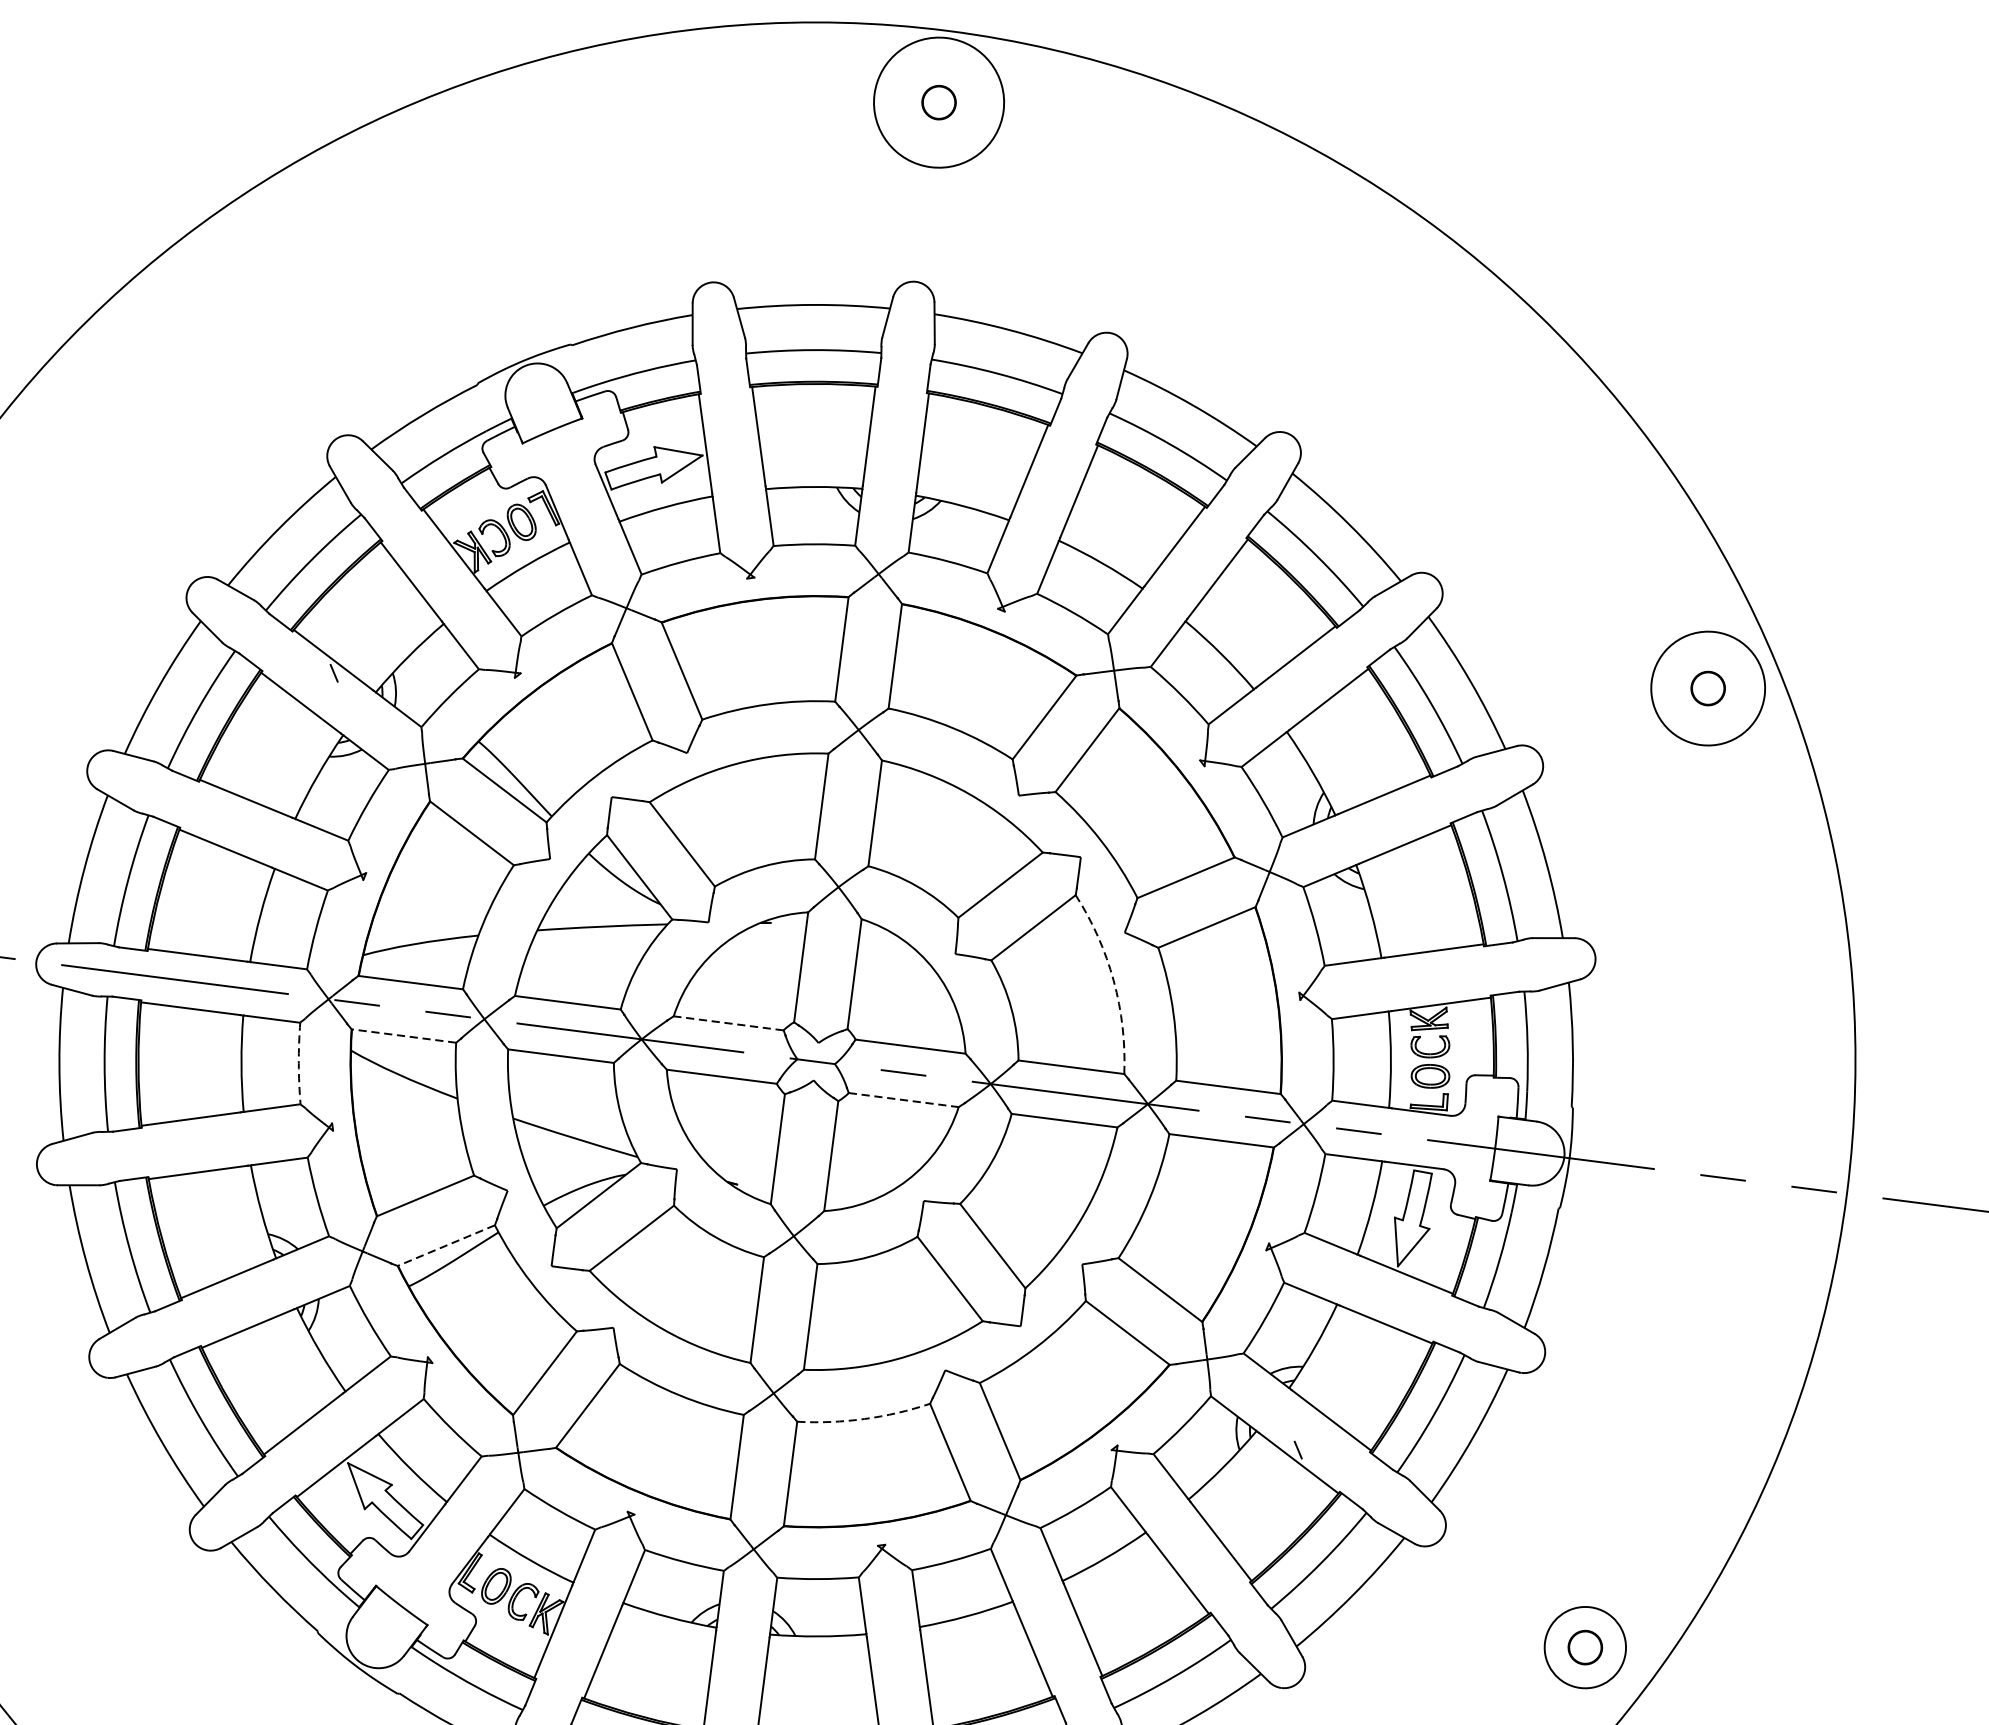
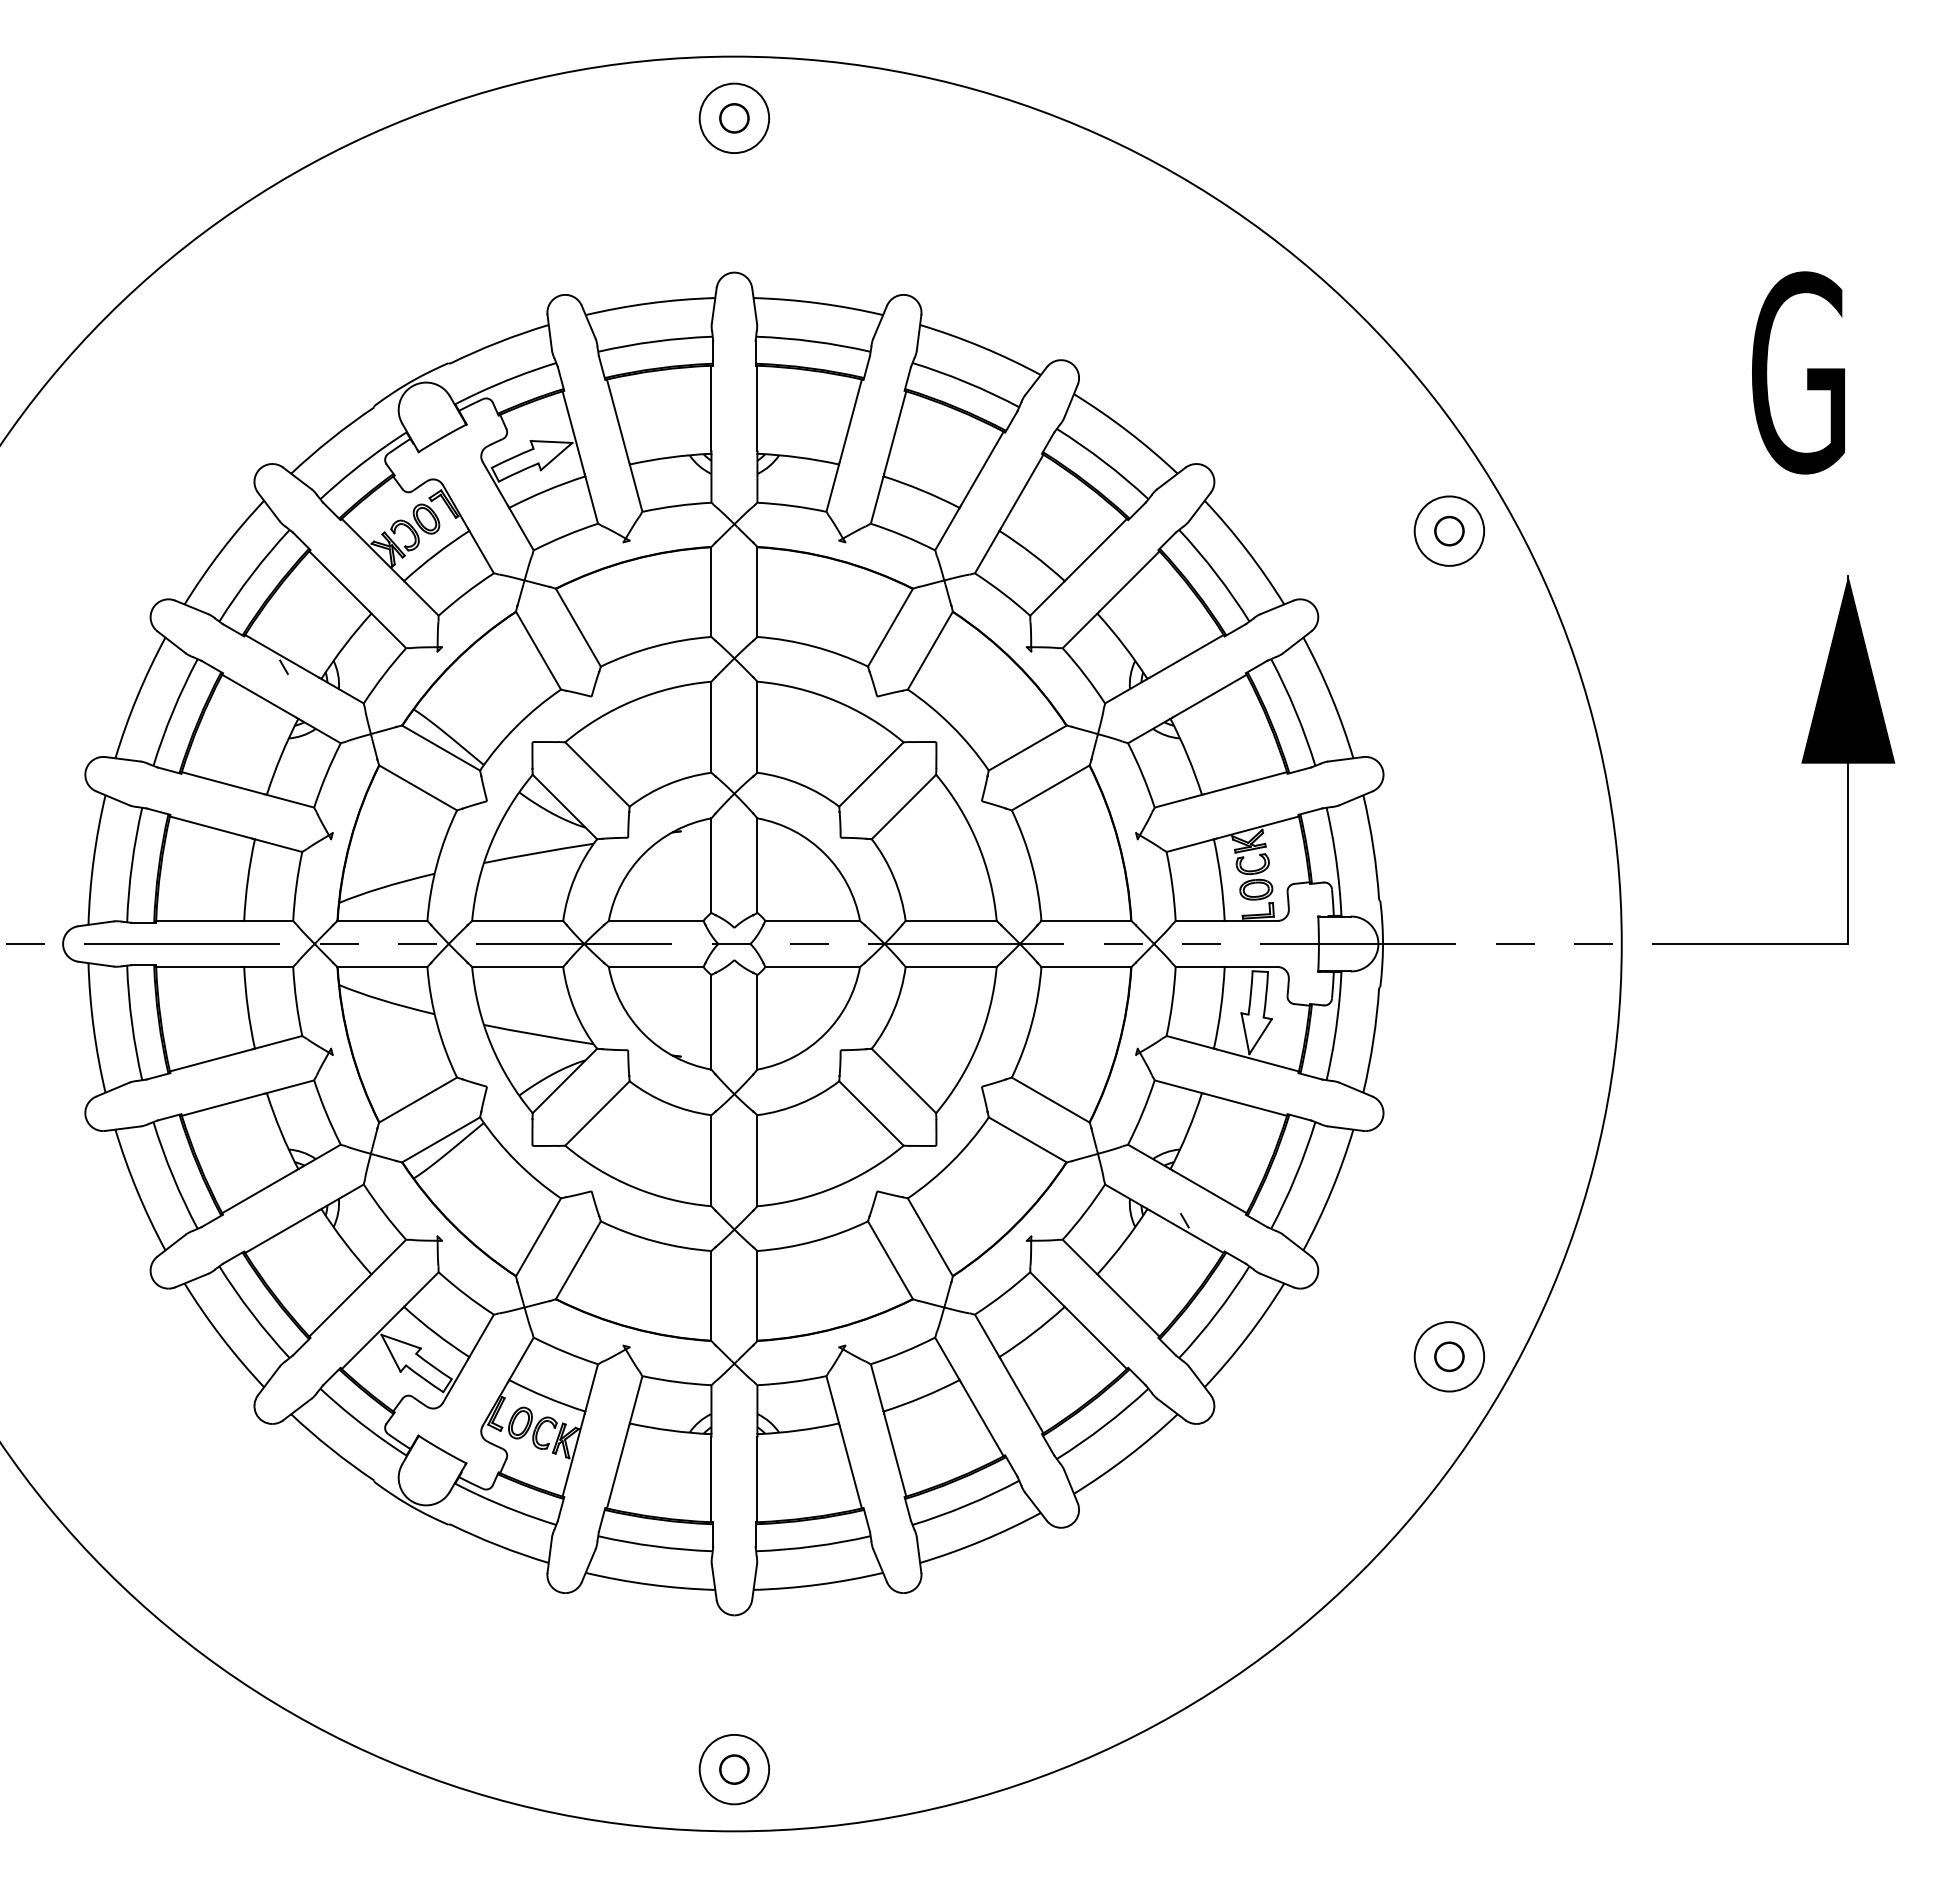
circle: (939, 102) -> (734, 118), size x0.62
circle: (1708, 687) -> (1449, 530), size x0.71
arc: (1113, 981) -> (977, 843), dashed -> solid
line: (727, 1023) -> (655, 921), dashed -> solid
line: (402, 1035) -> (381, 966), dashed -> solid
arc: (298, 1063) -> (296, 1001), dashed -> solid
line: (904, 1099) -> (813, 966), dashed -> solid
line: (445, 1246) -> (440, 1140), dashed -> solid
arc: (864, 1419) -> (814, 1241), dashed -> solid

